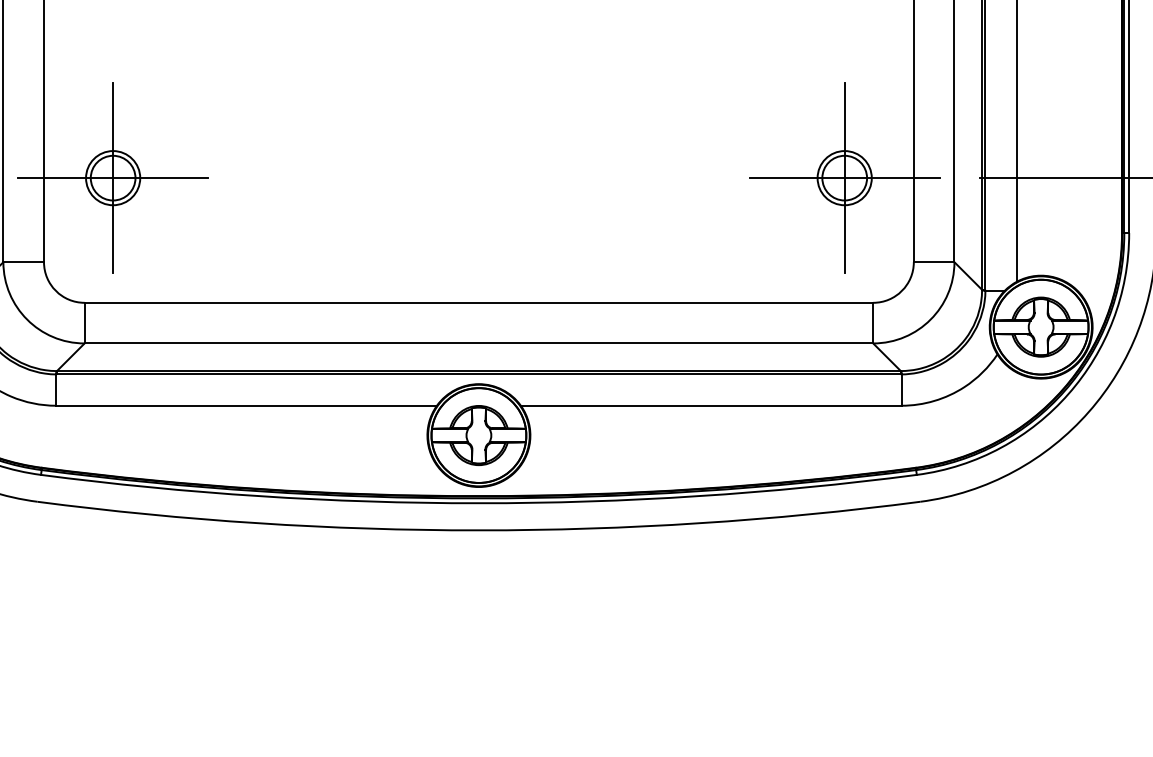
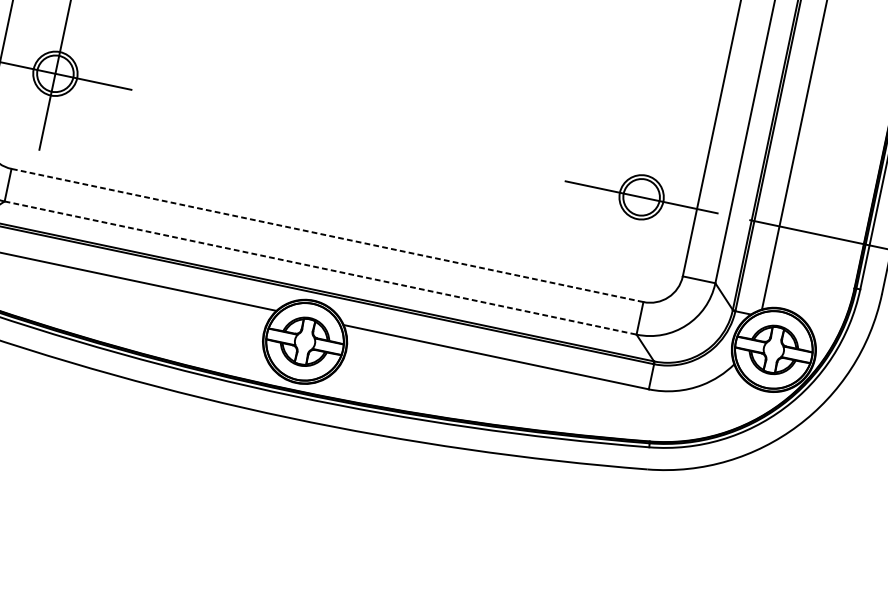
line: (844, 177) -> (641, 196), removed
line: (478, 302) -> (327, 235), solid -> dashed
line: (479, 343) -> (321, 268), solid -> dashed

